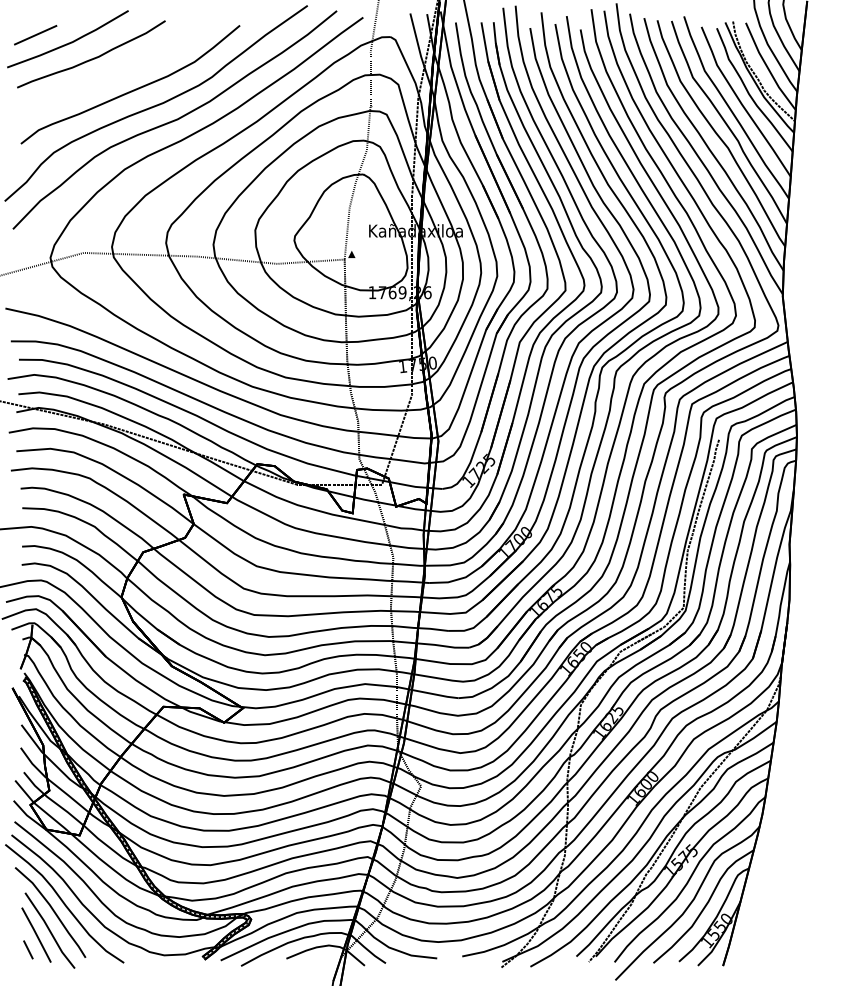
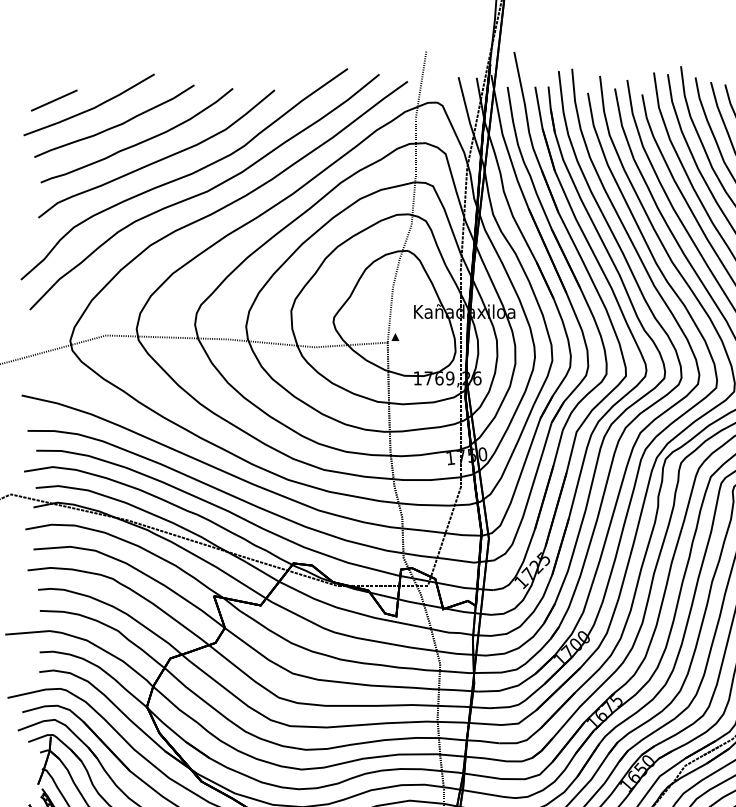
curve: (112, 74) -> (137, 142), added

